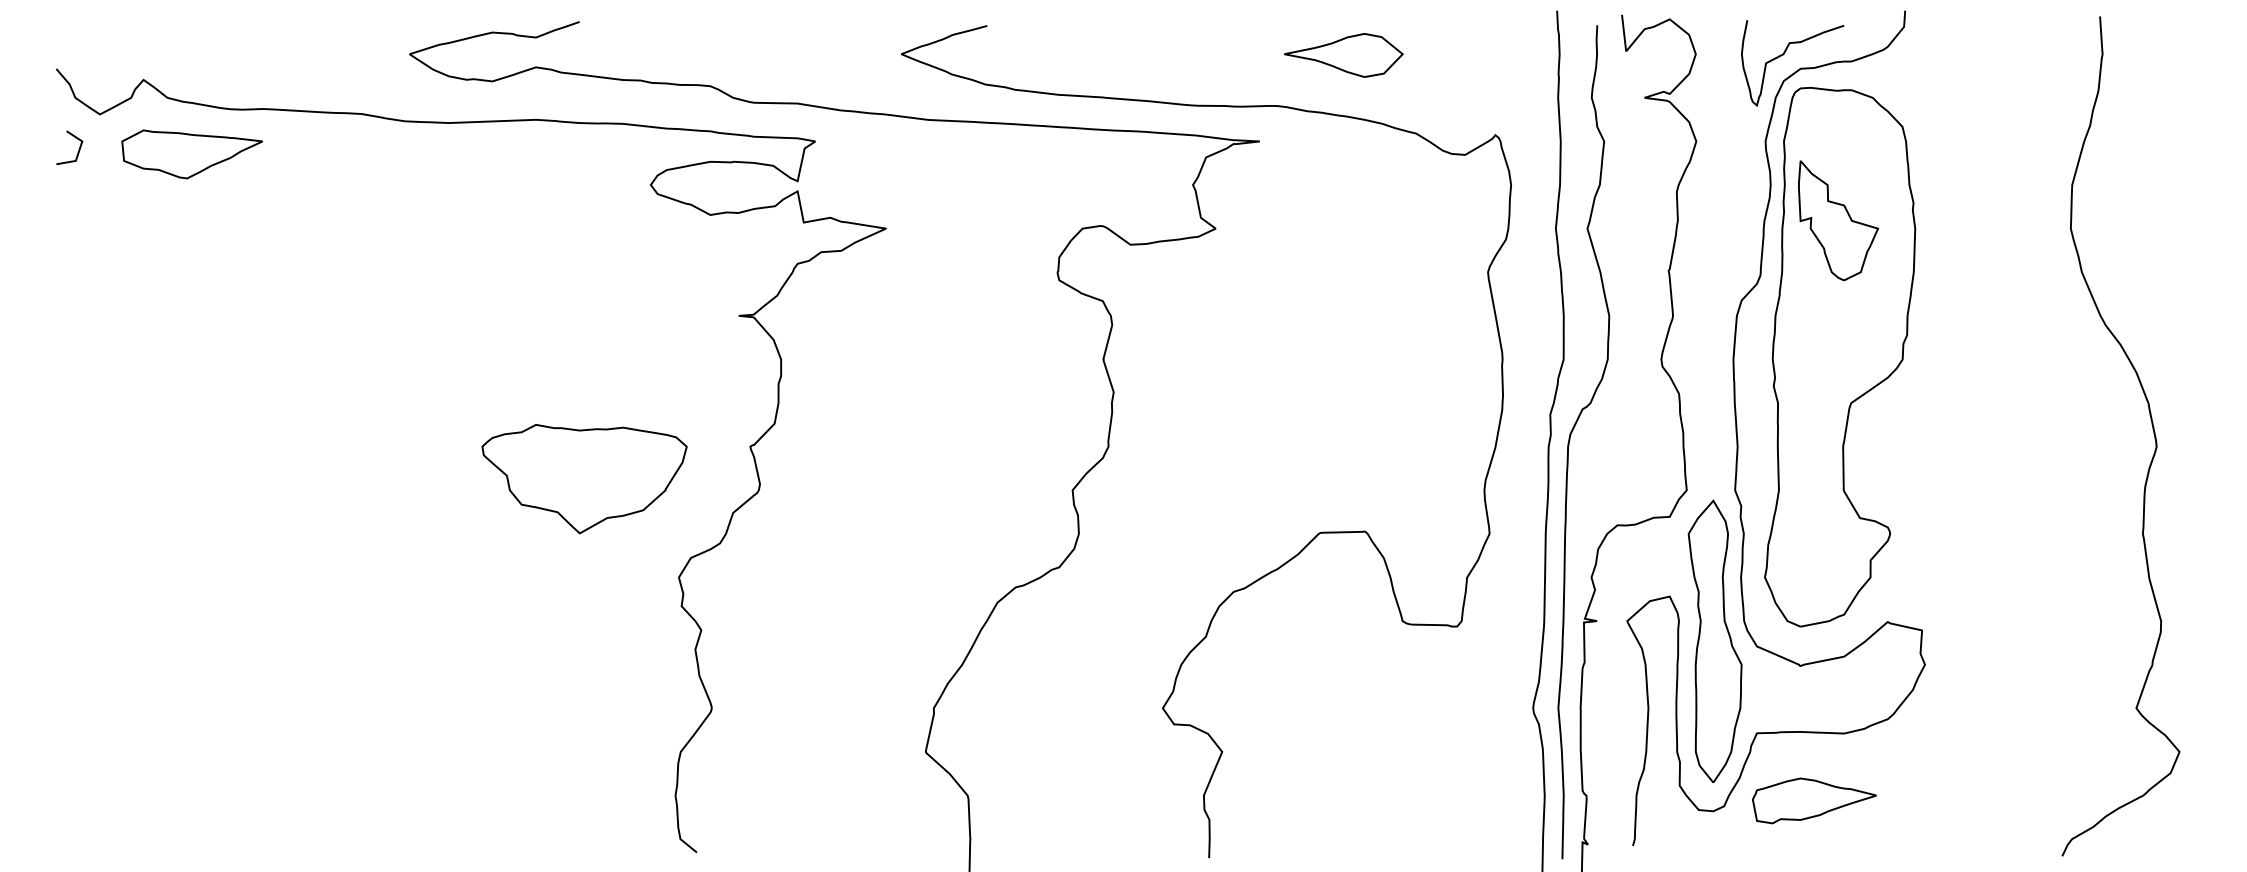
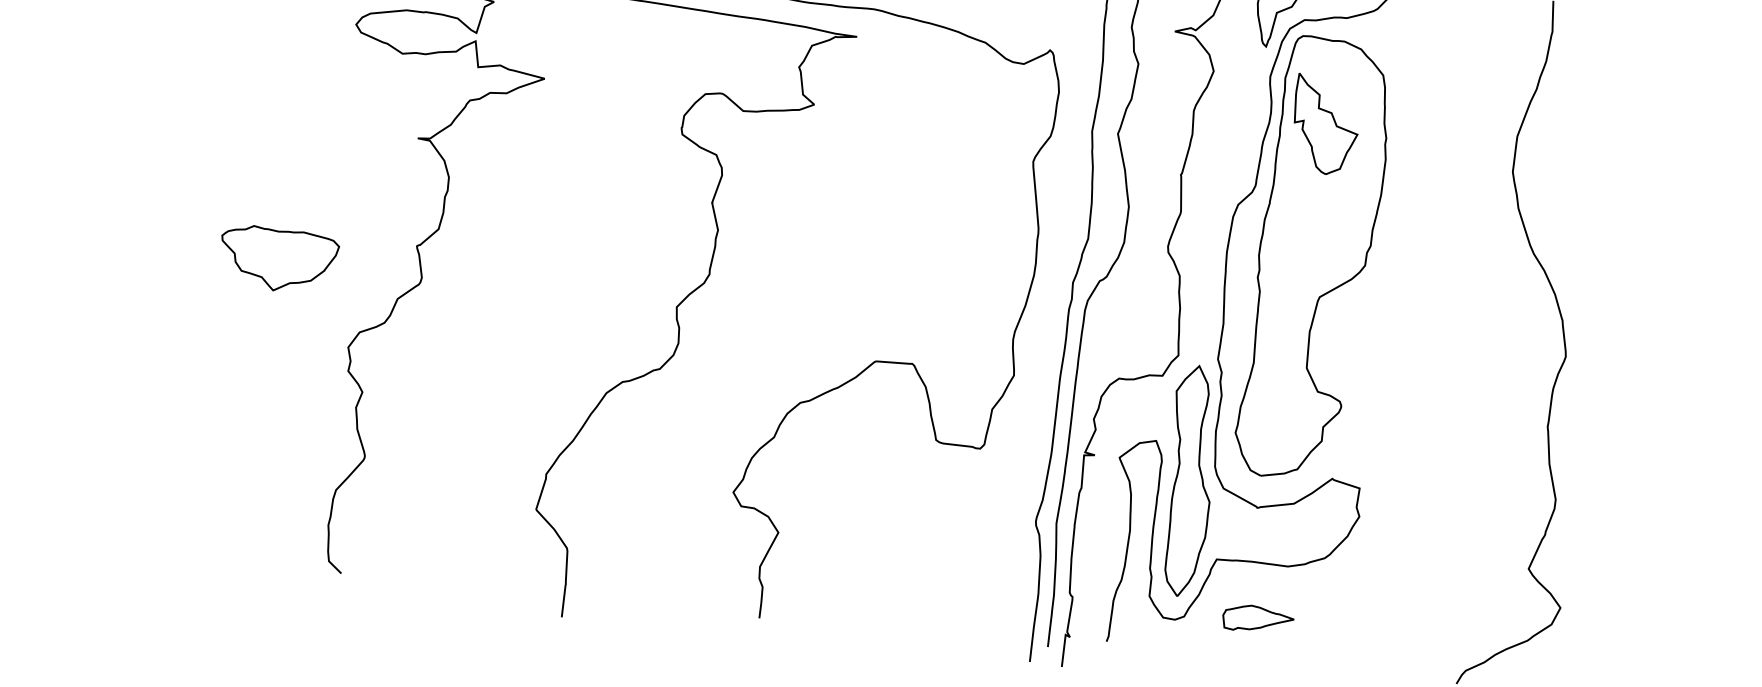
part: (1838, 220) -> (1325, 124), moved
part: (584, 479) -> (278, 259), size x0.7
part: (1814, 800) -> (1258, 618), size x0.7

